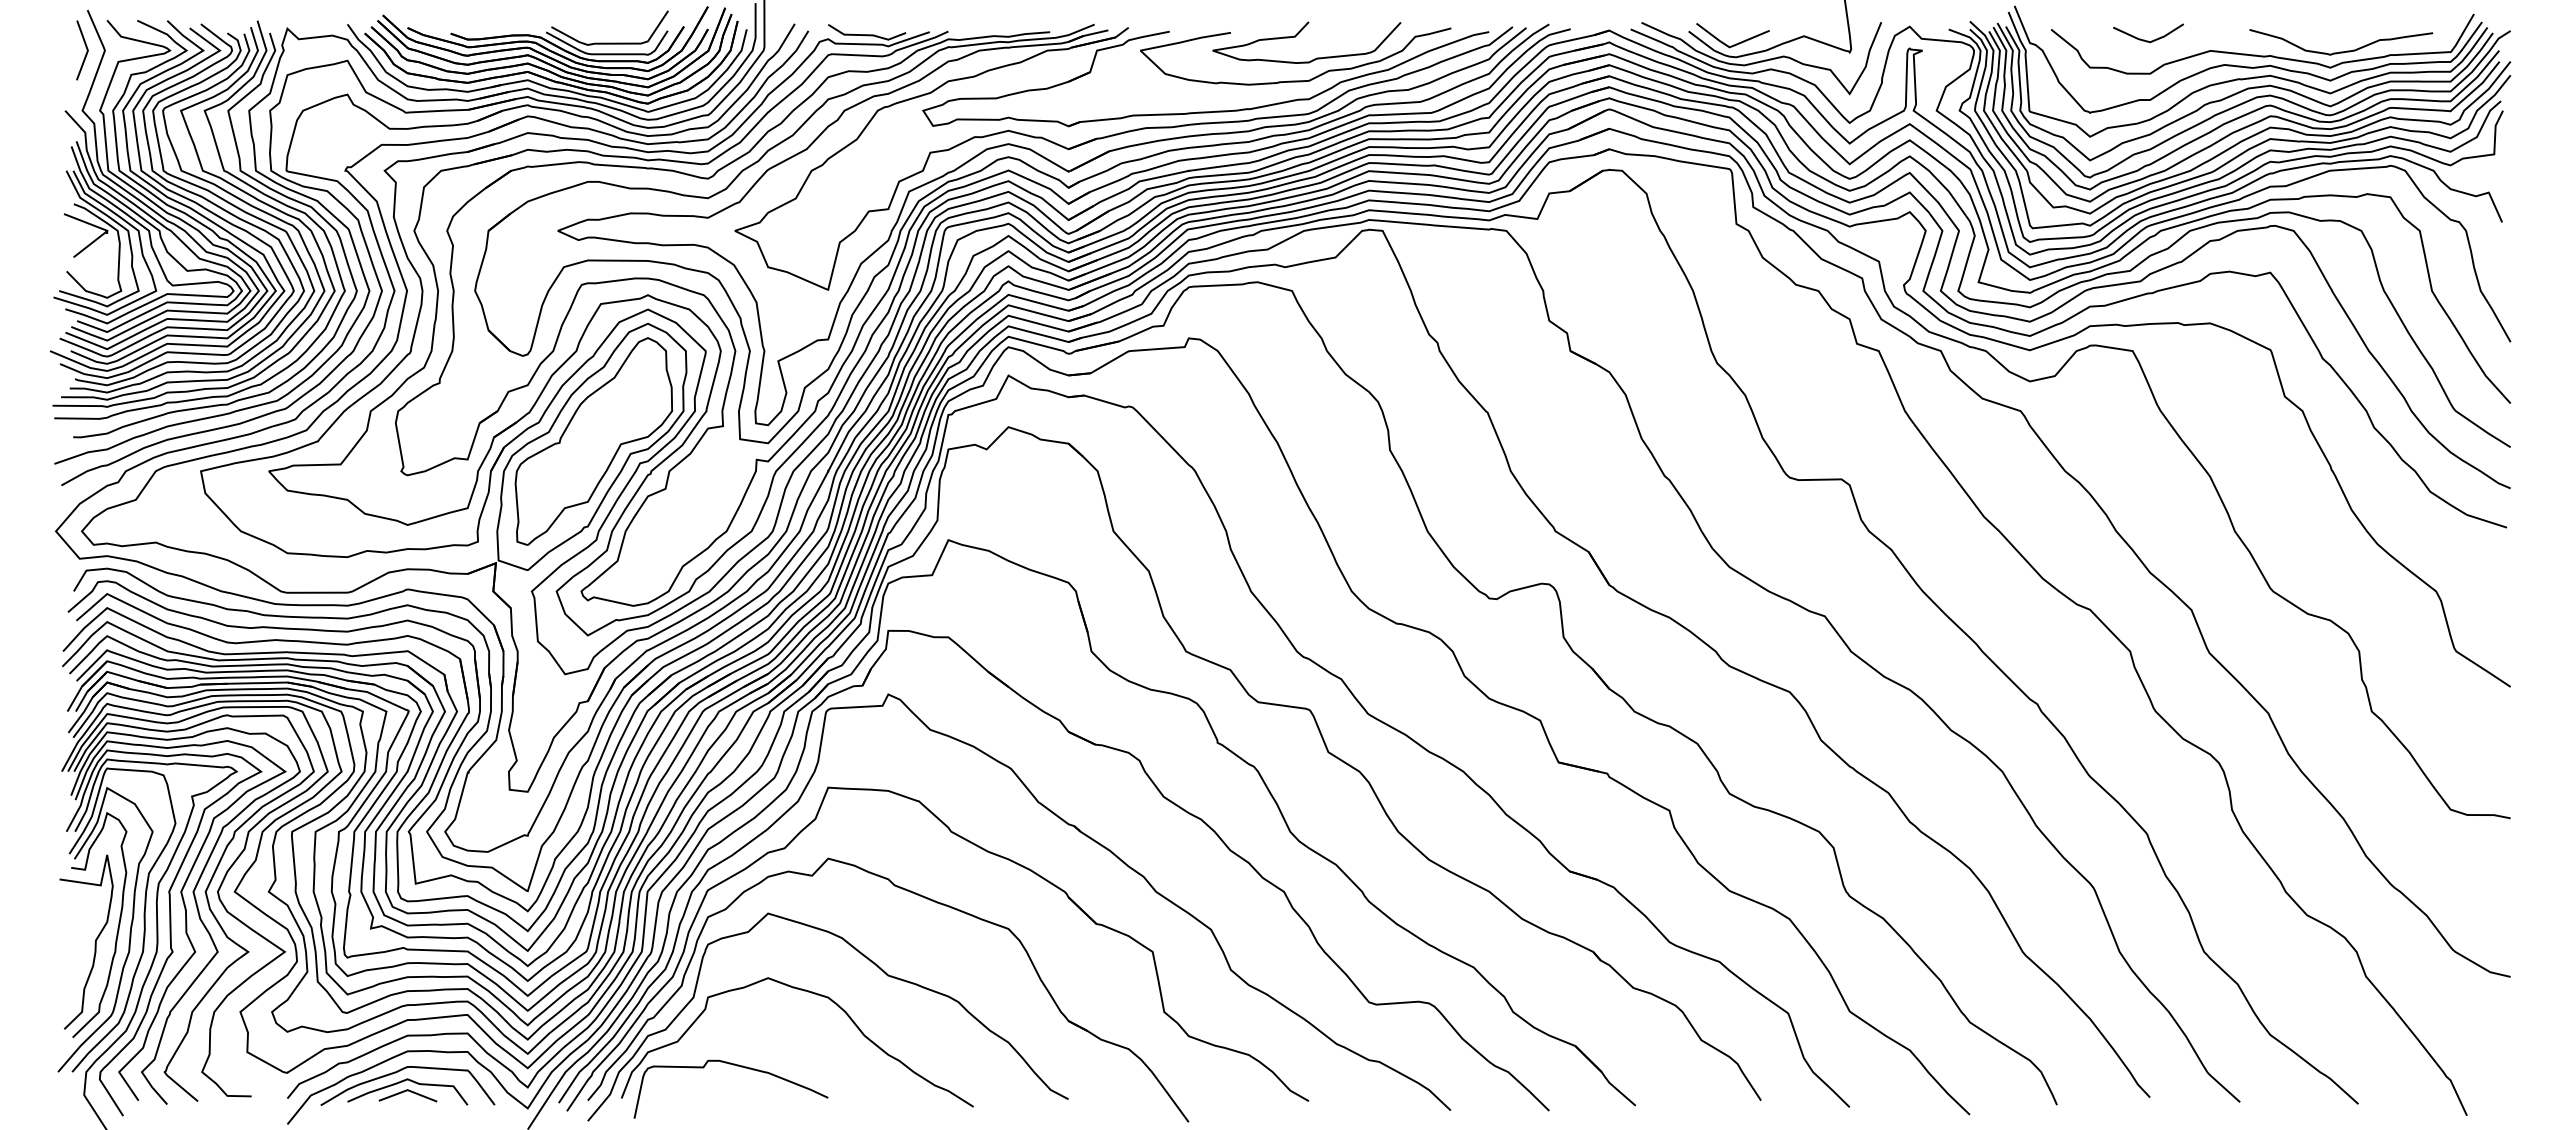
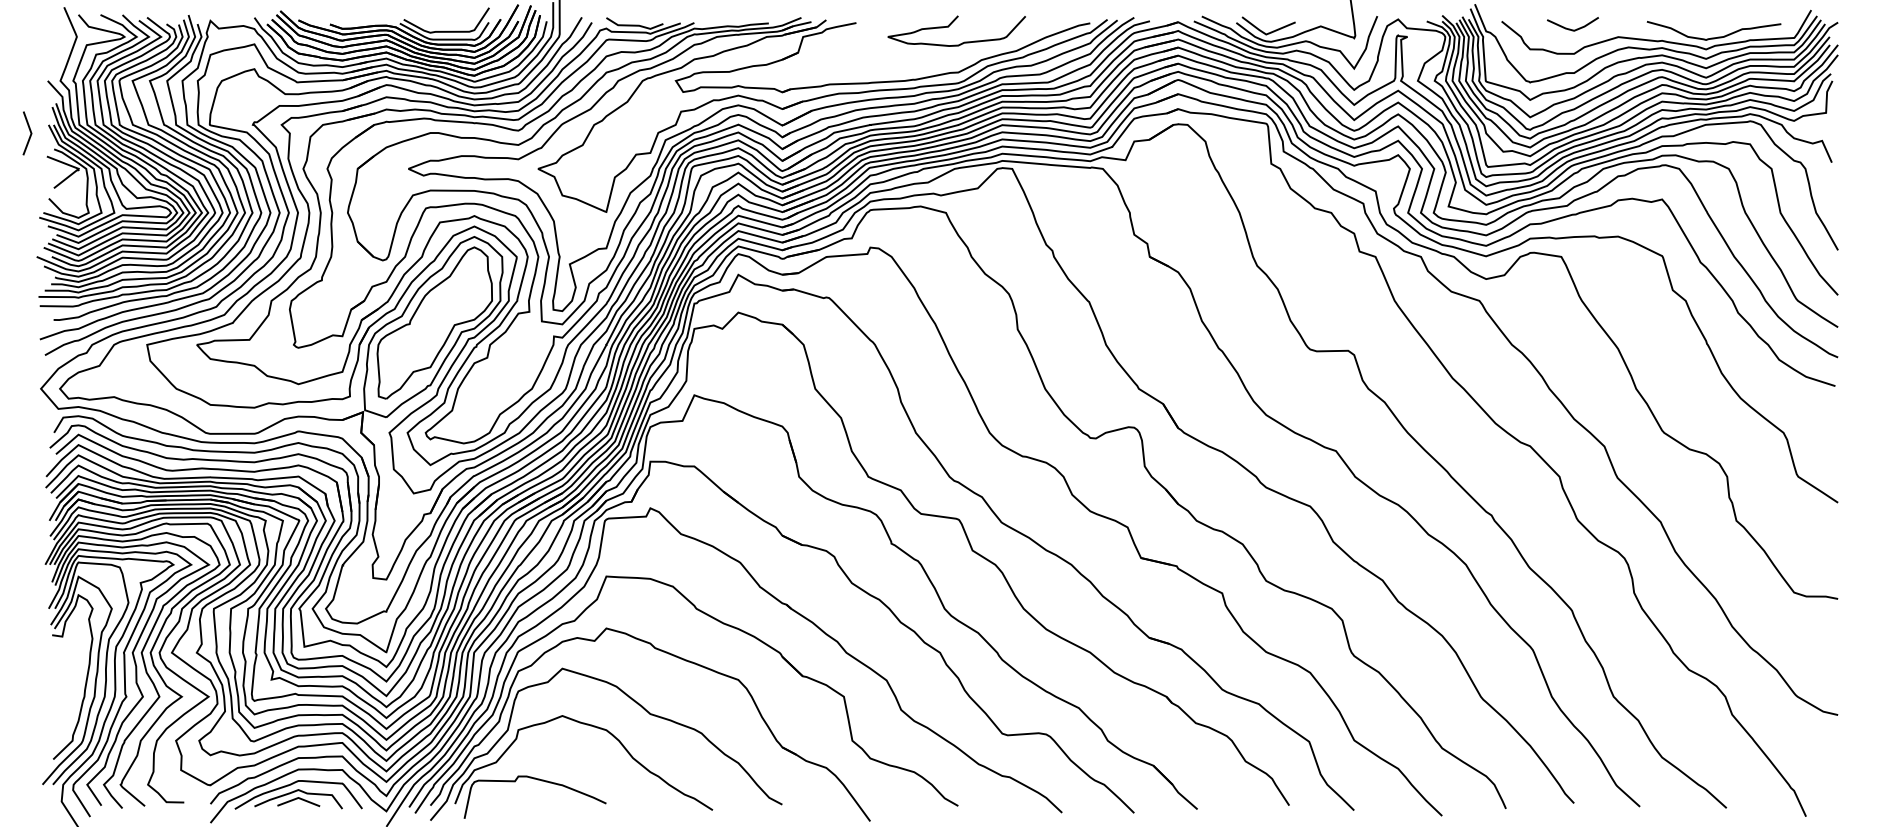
line: (86, 50) -> (30, 133), moved
curve: (1295, 80) -> (948, 58), removed
curve: (94, 942) -> (69, 689), removed

